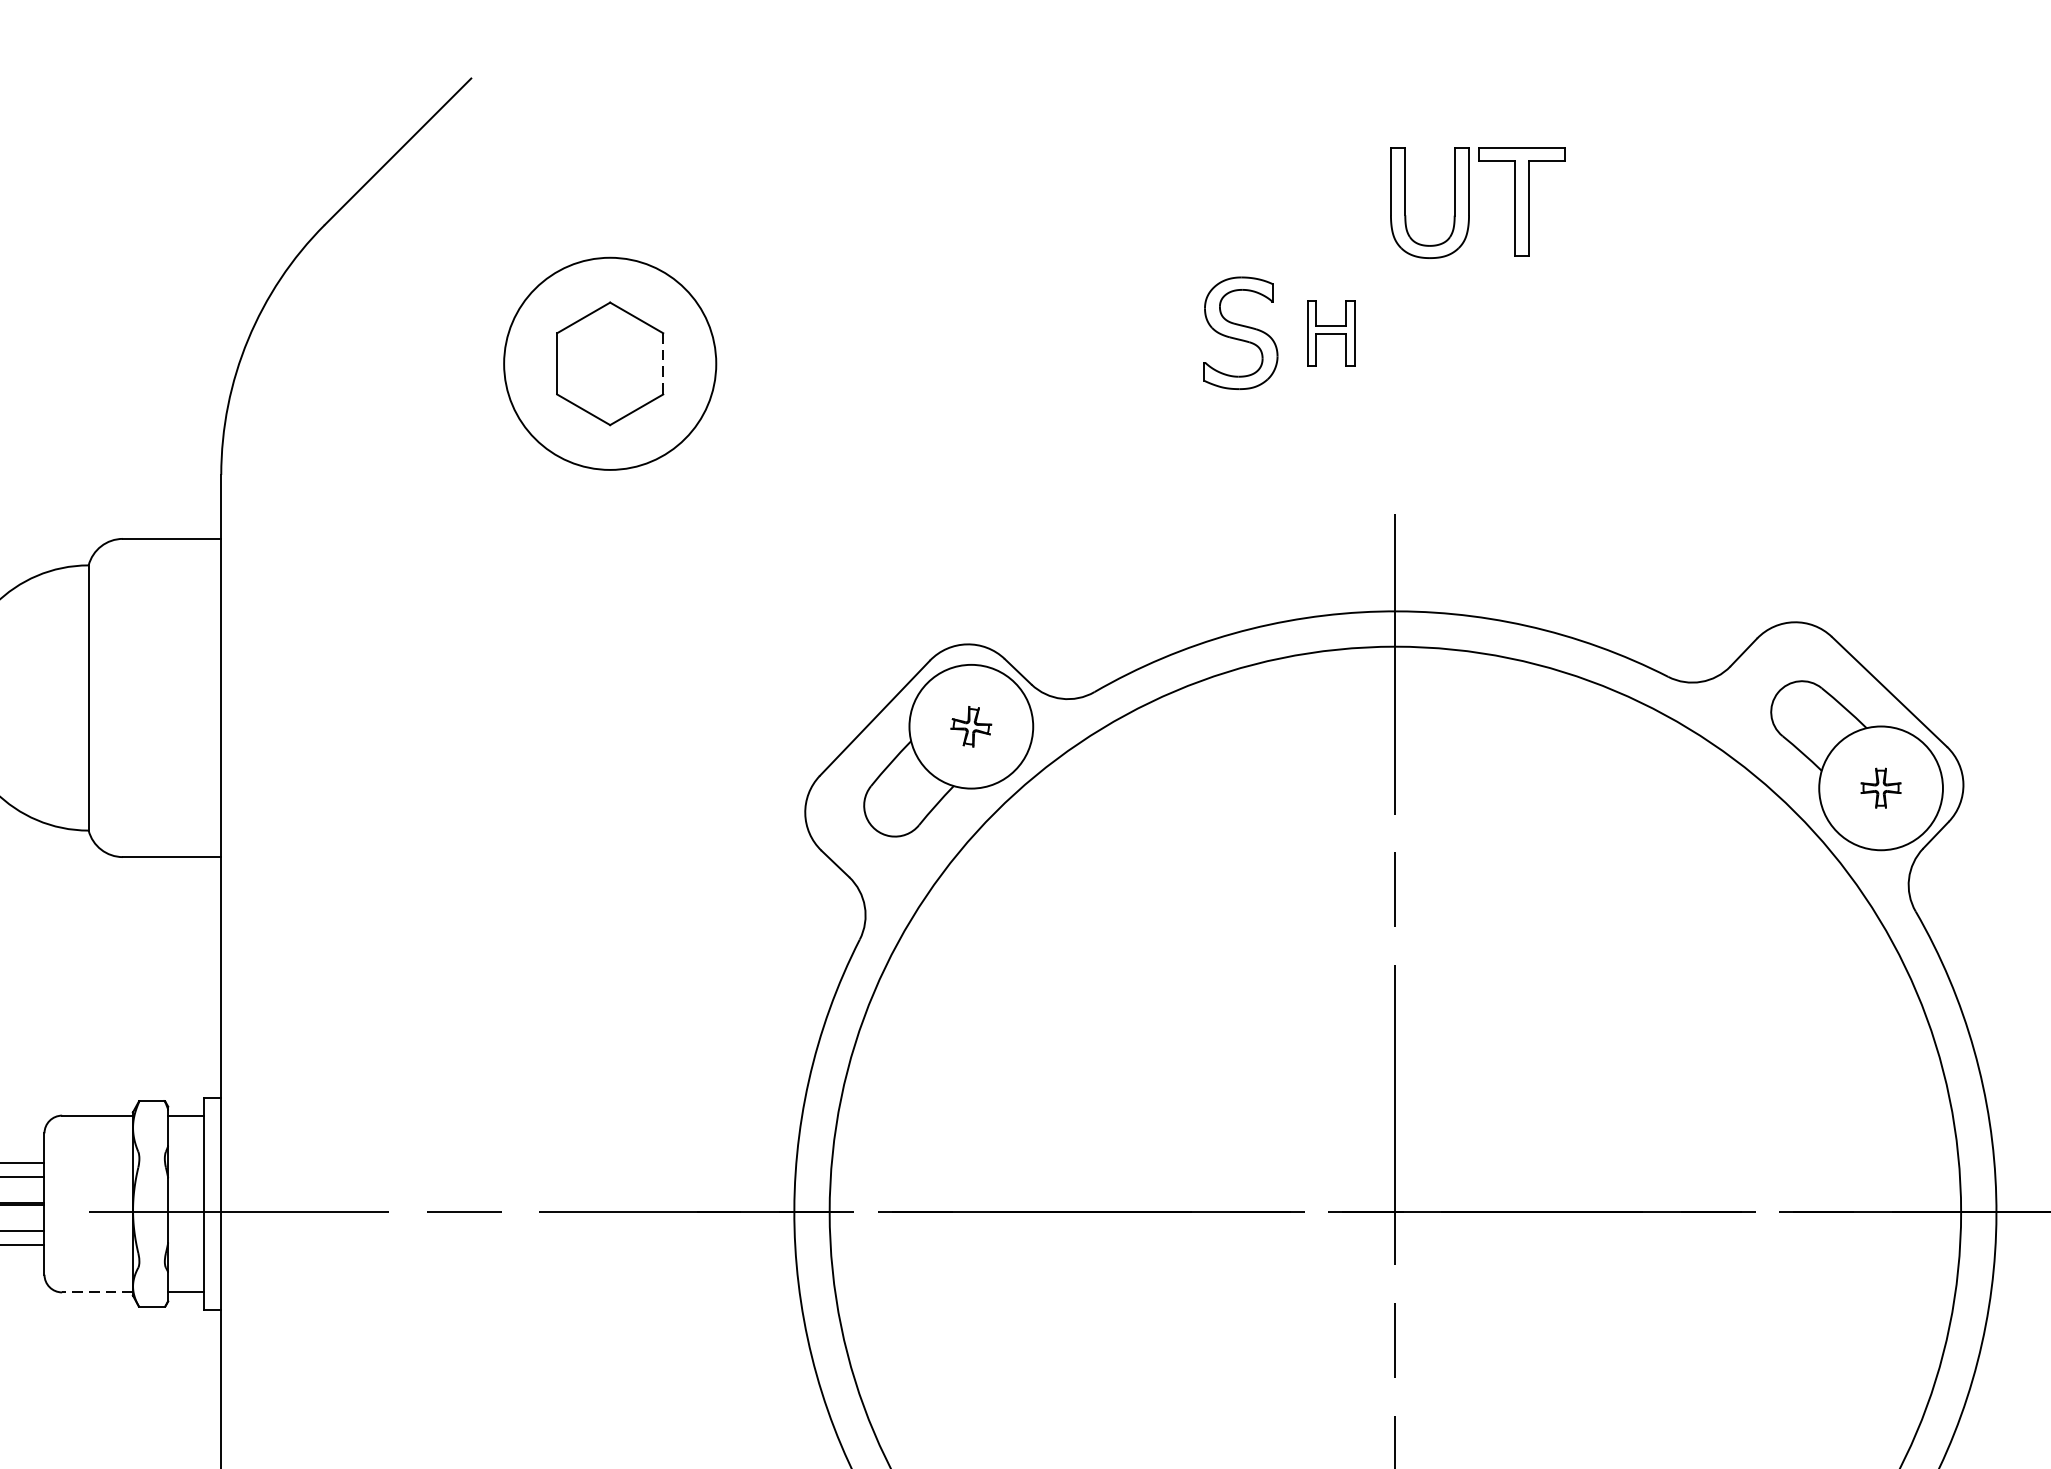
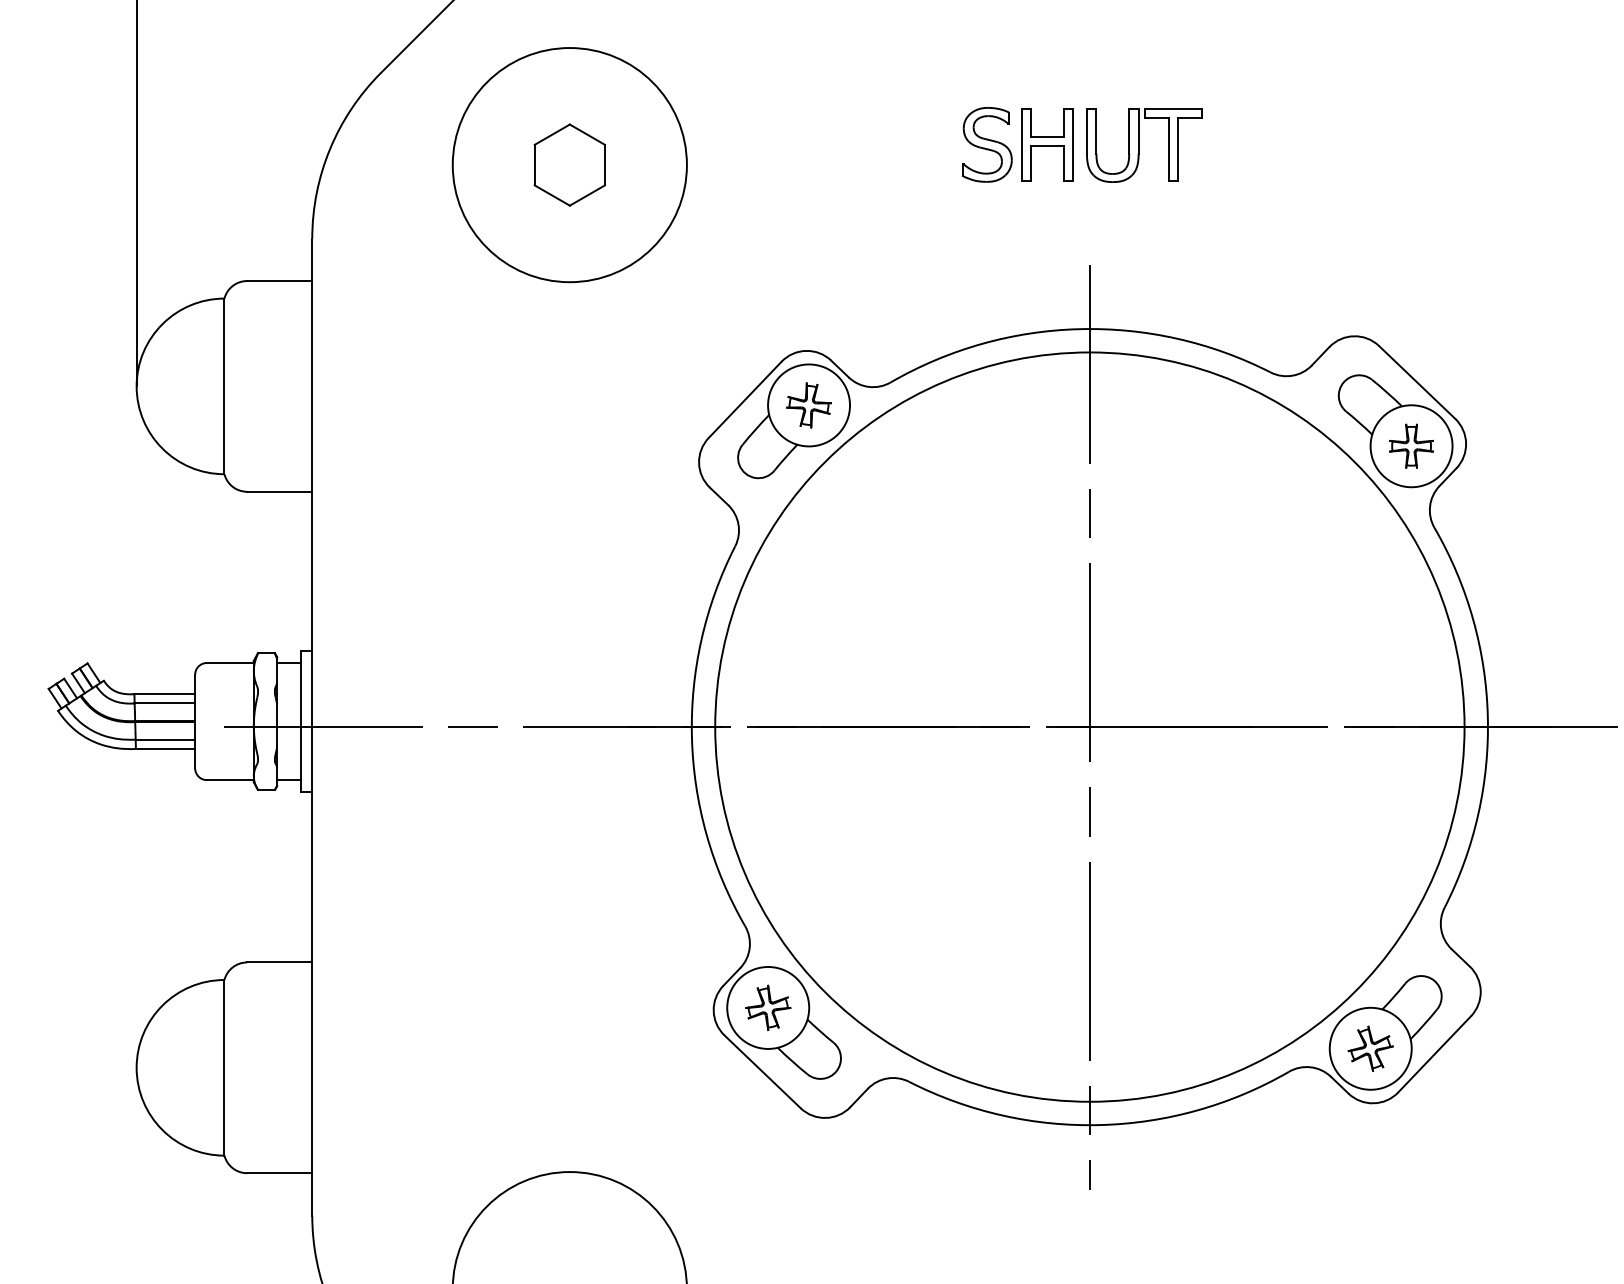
part: (1477, 202) -> (1144, 145), moved
part: (1331, 332) -> (1047, 144), size x1.67
circle: (609, 364) -> (569, 165), size x1.67
line: (662, 364) -> (604, 165), dashed -> solid
part: (970, 726) -> (808, 405), size x1.67
part: (1880, 787) -> (1411, 445), size x1.67
line: (96, 1293) -> (229, 780), dashed -> solid

